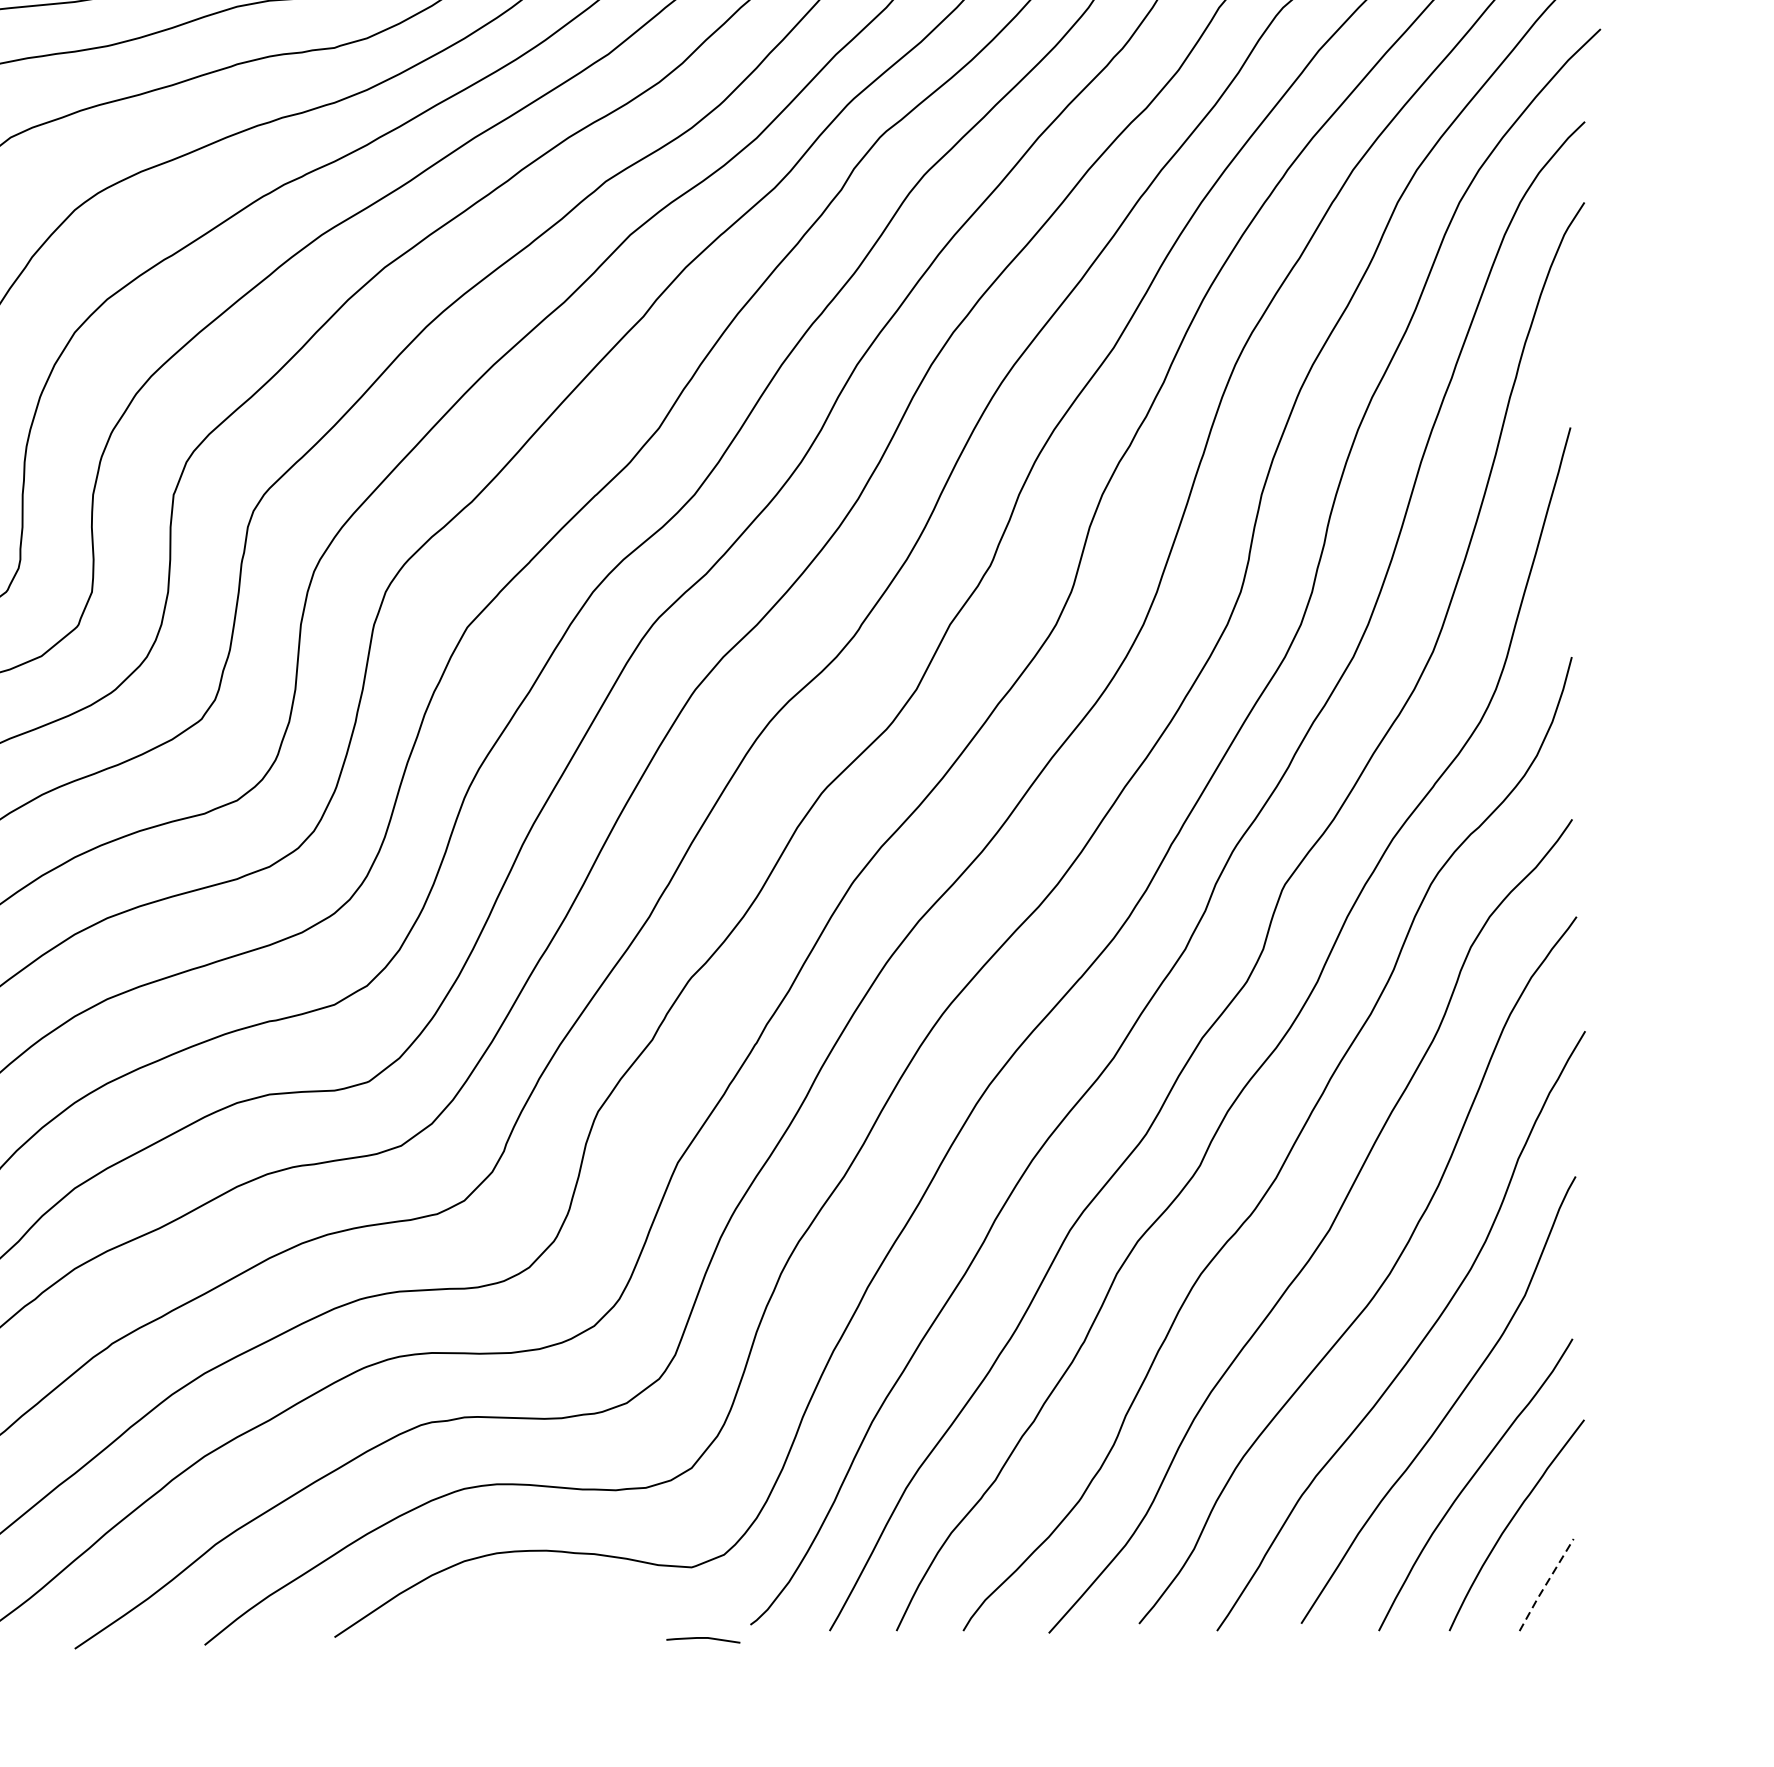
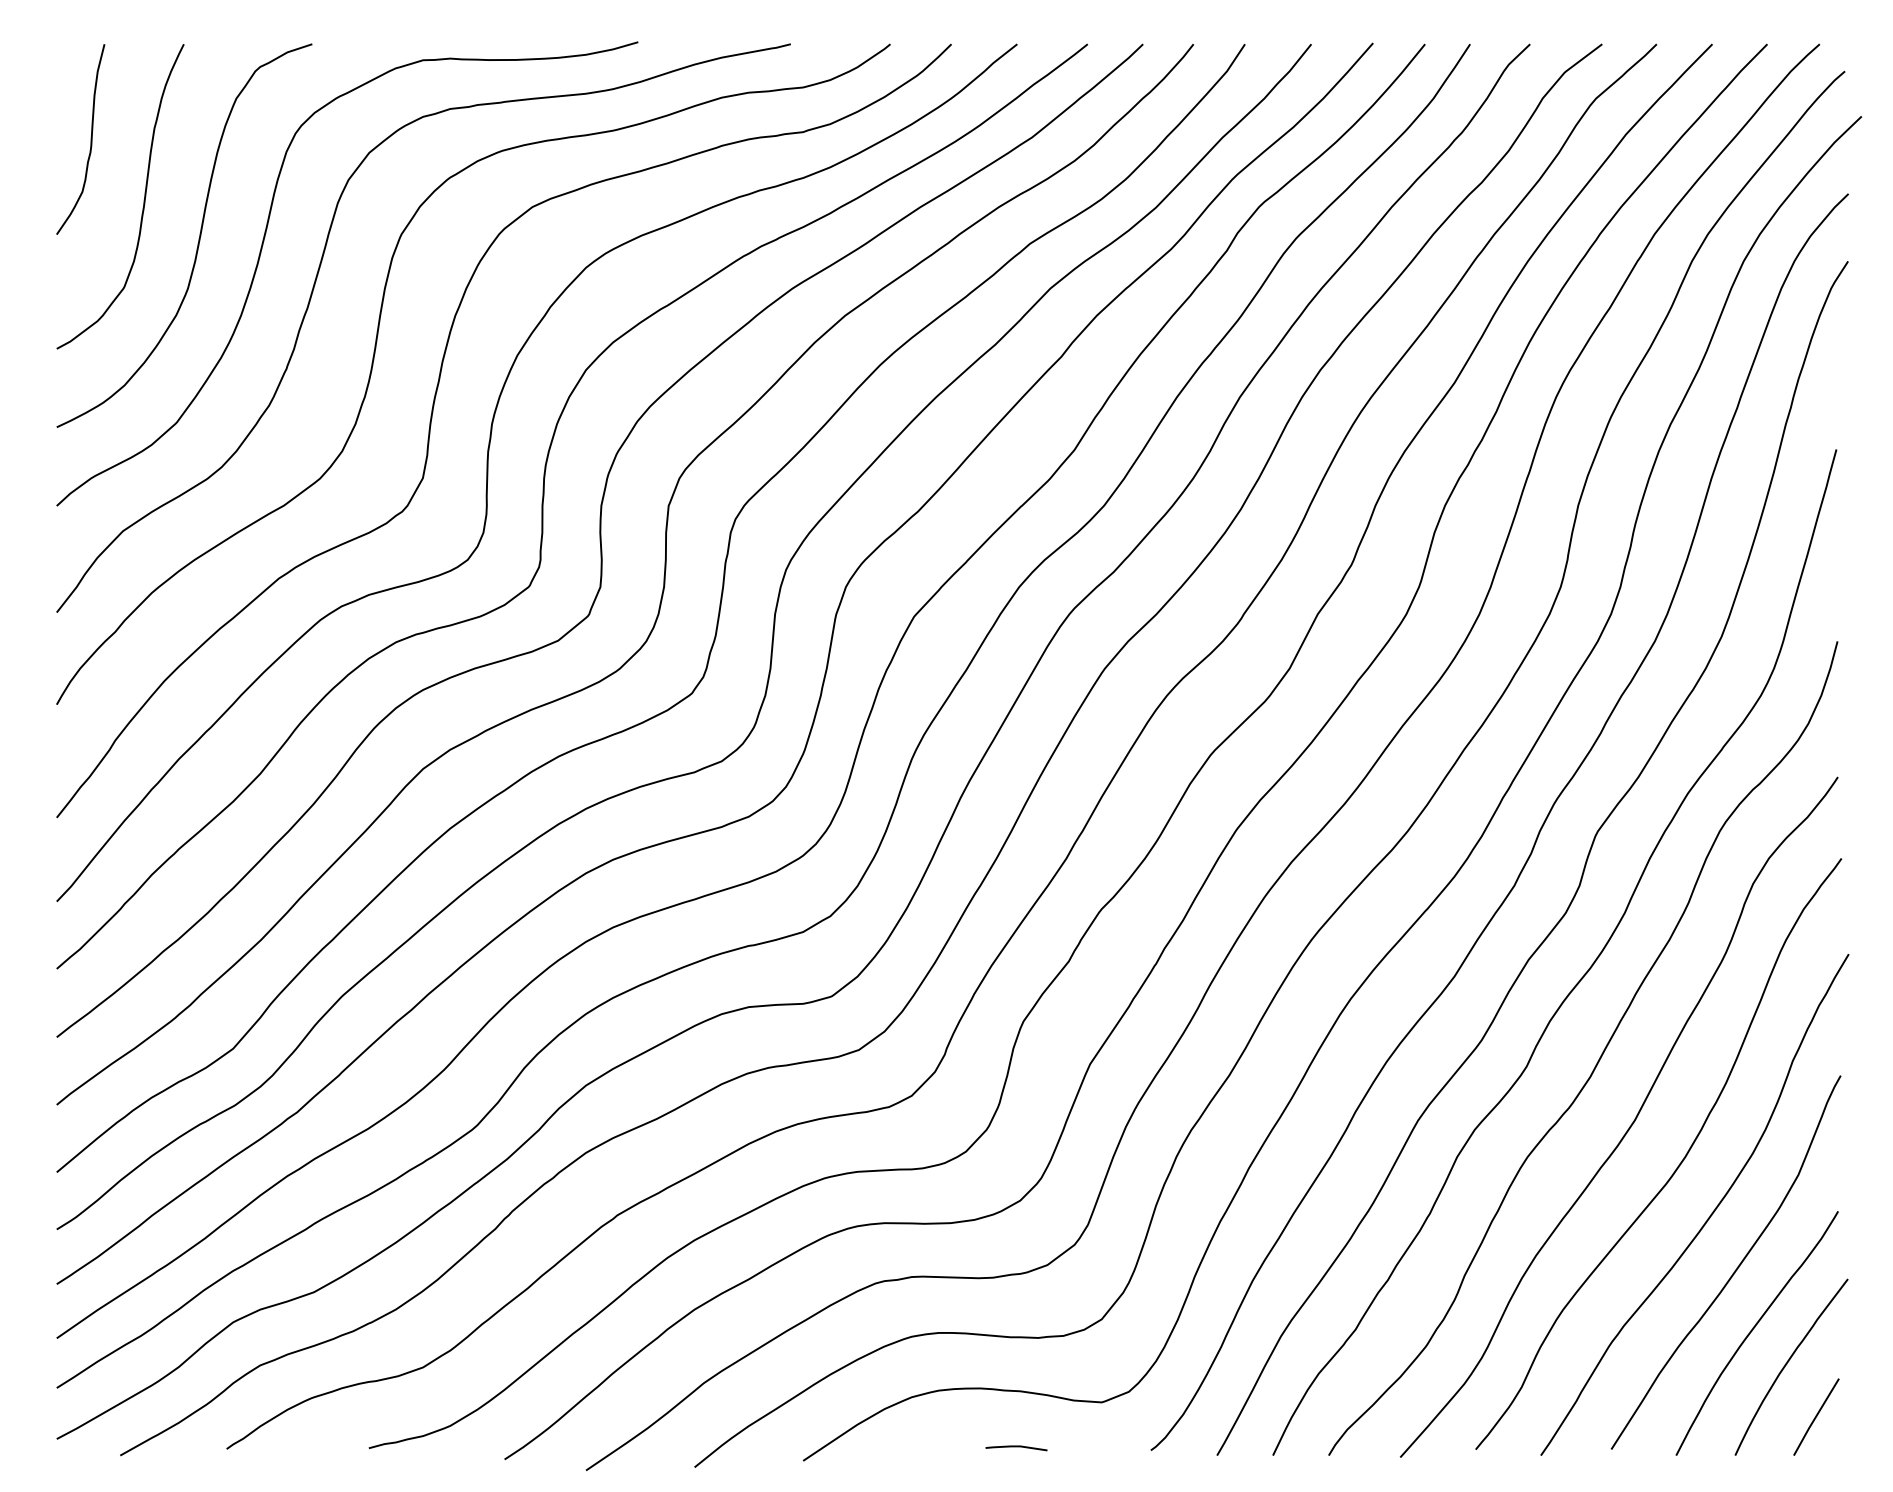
line: (1545, 1585) -> (1815, 1417), dashed -> solid
line: (703, 1639) -> (1016, 1447), moved

